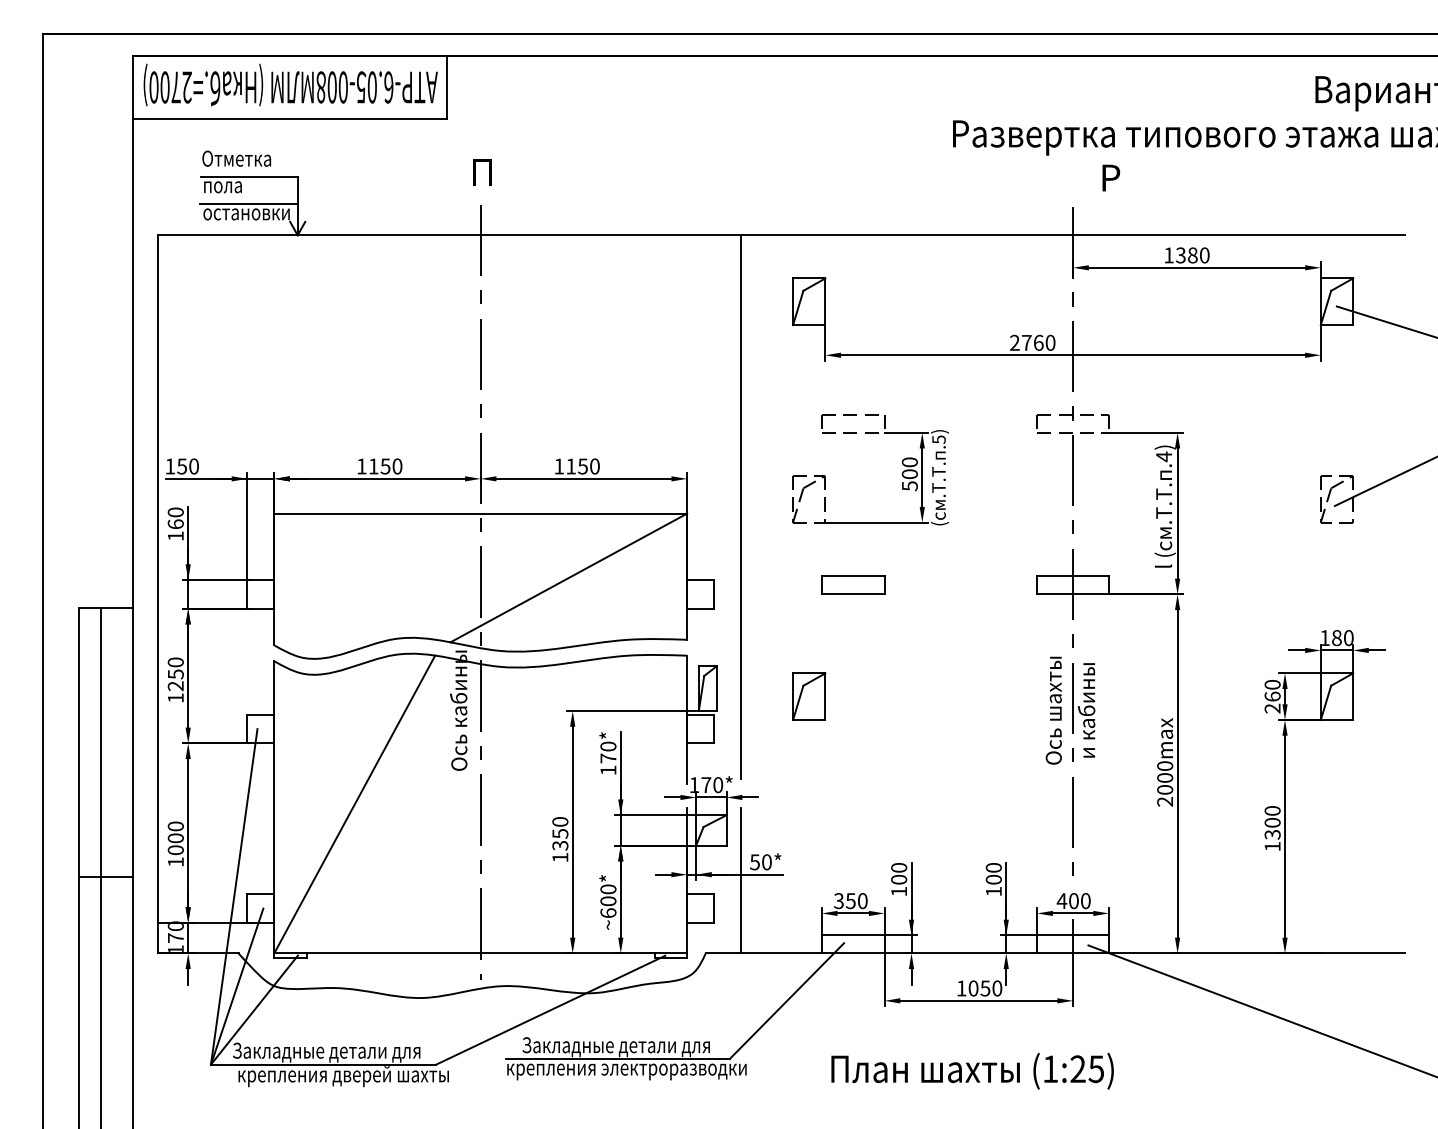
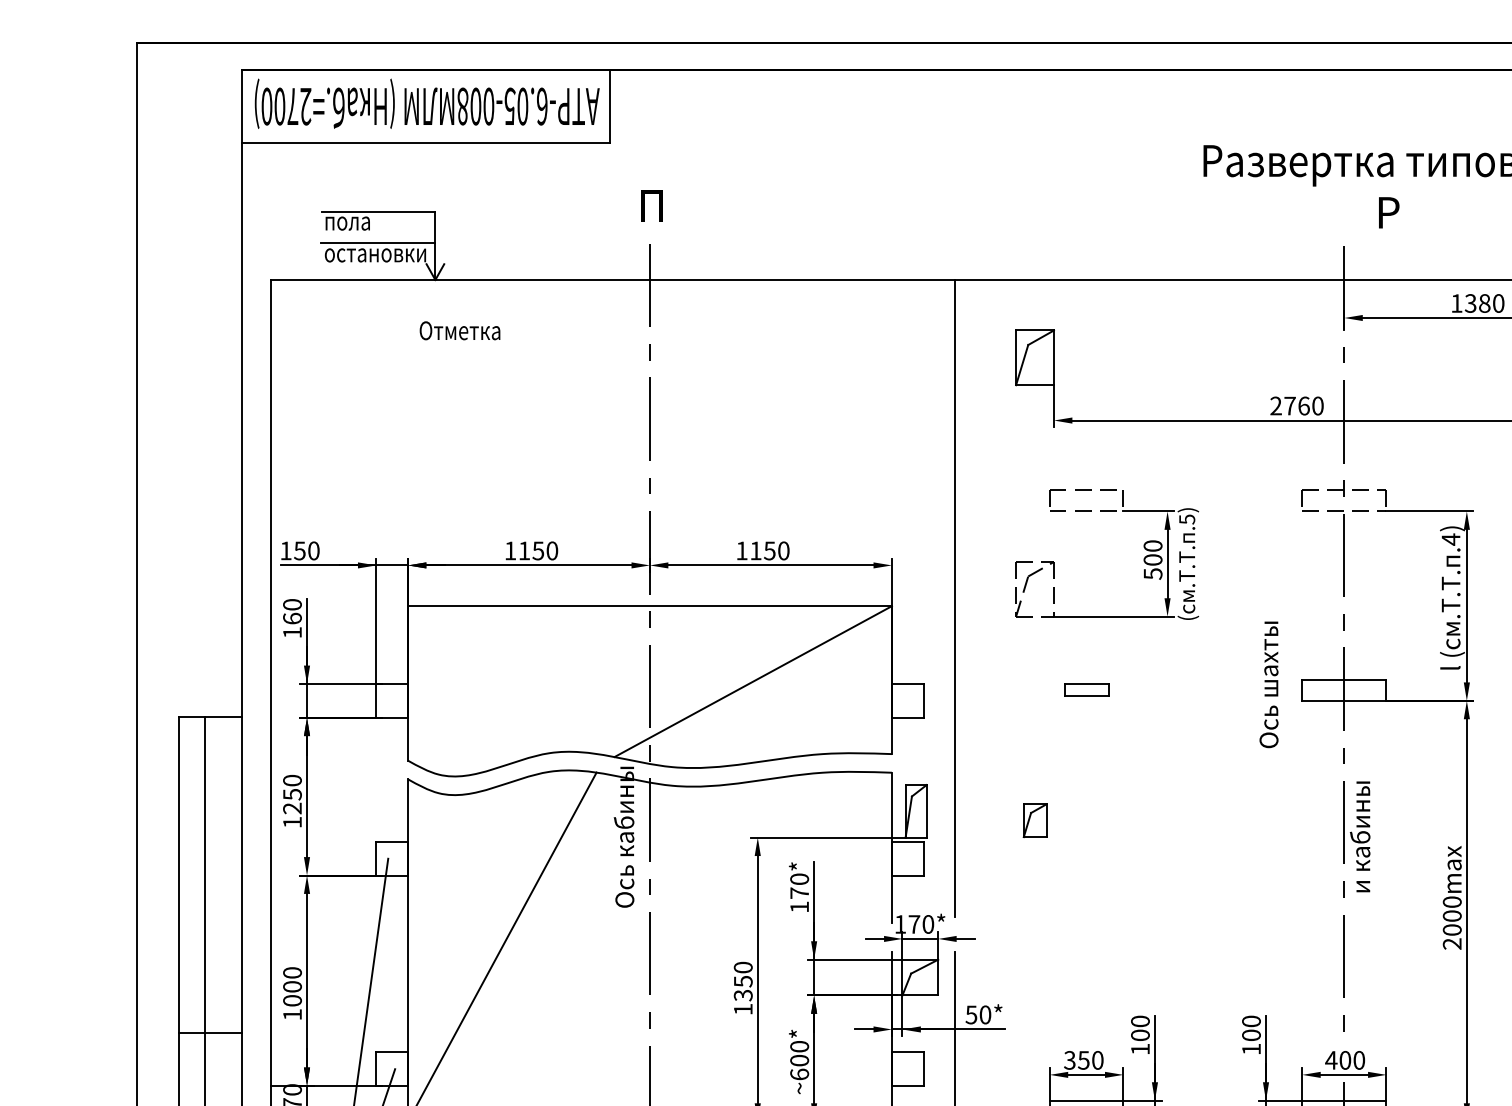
text: (236, 158) -> (459, 330), moved
part: (853, 584) -> (1086, 689), size x0.6
part: (809, 696) -> (1035, 820), size x0.6
text: (1053, 710) -> (1268, 684), moved

